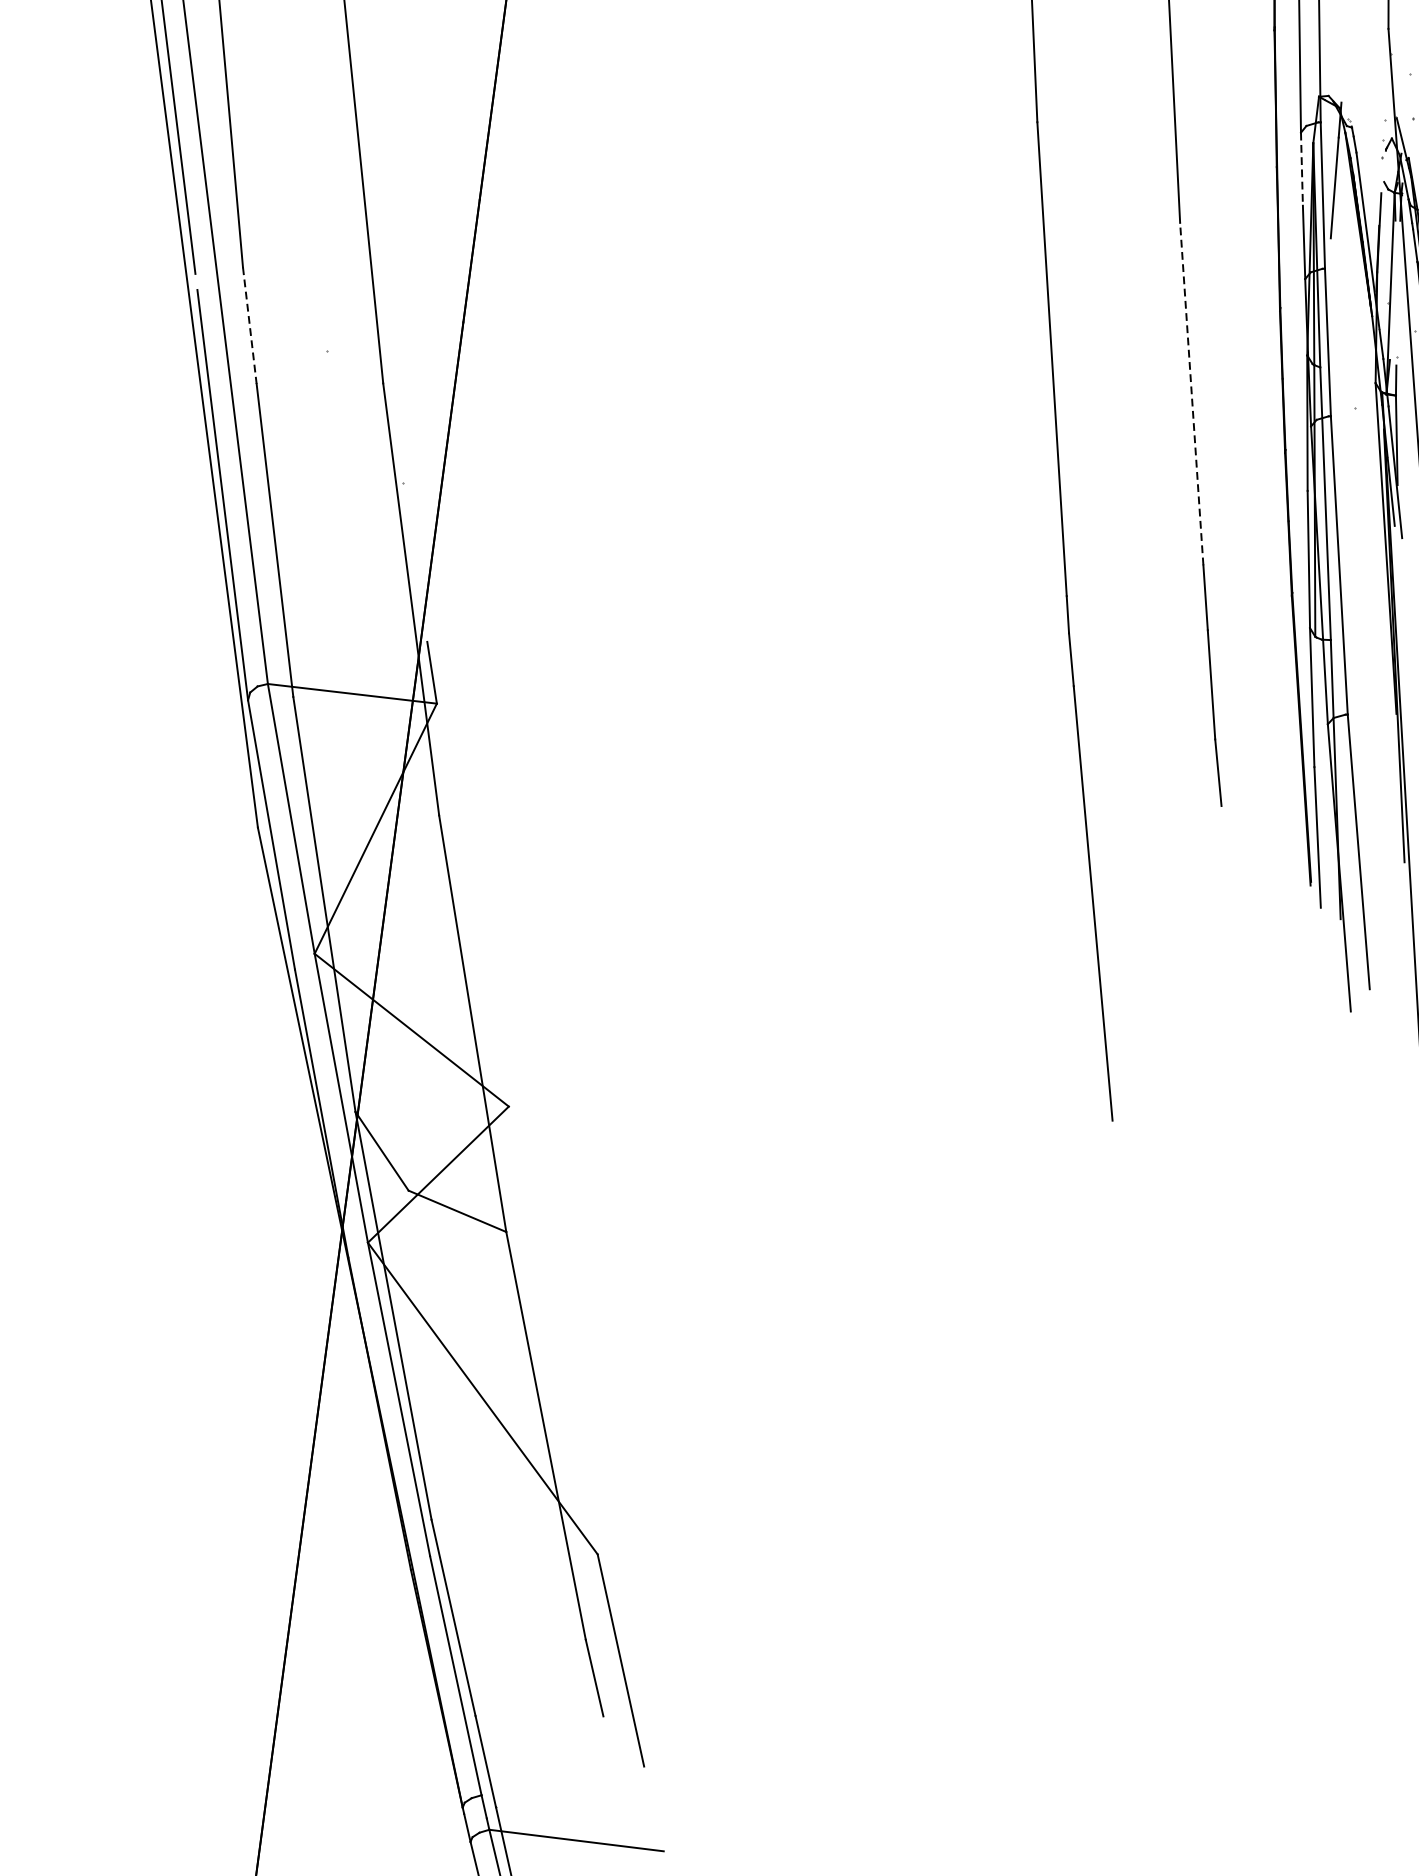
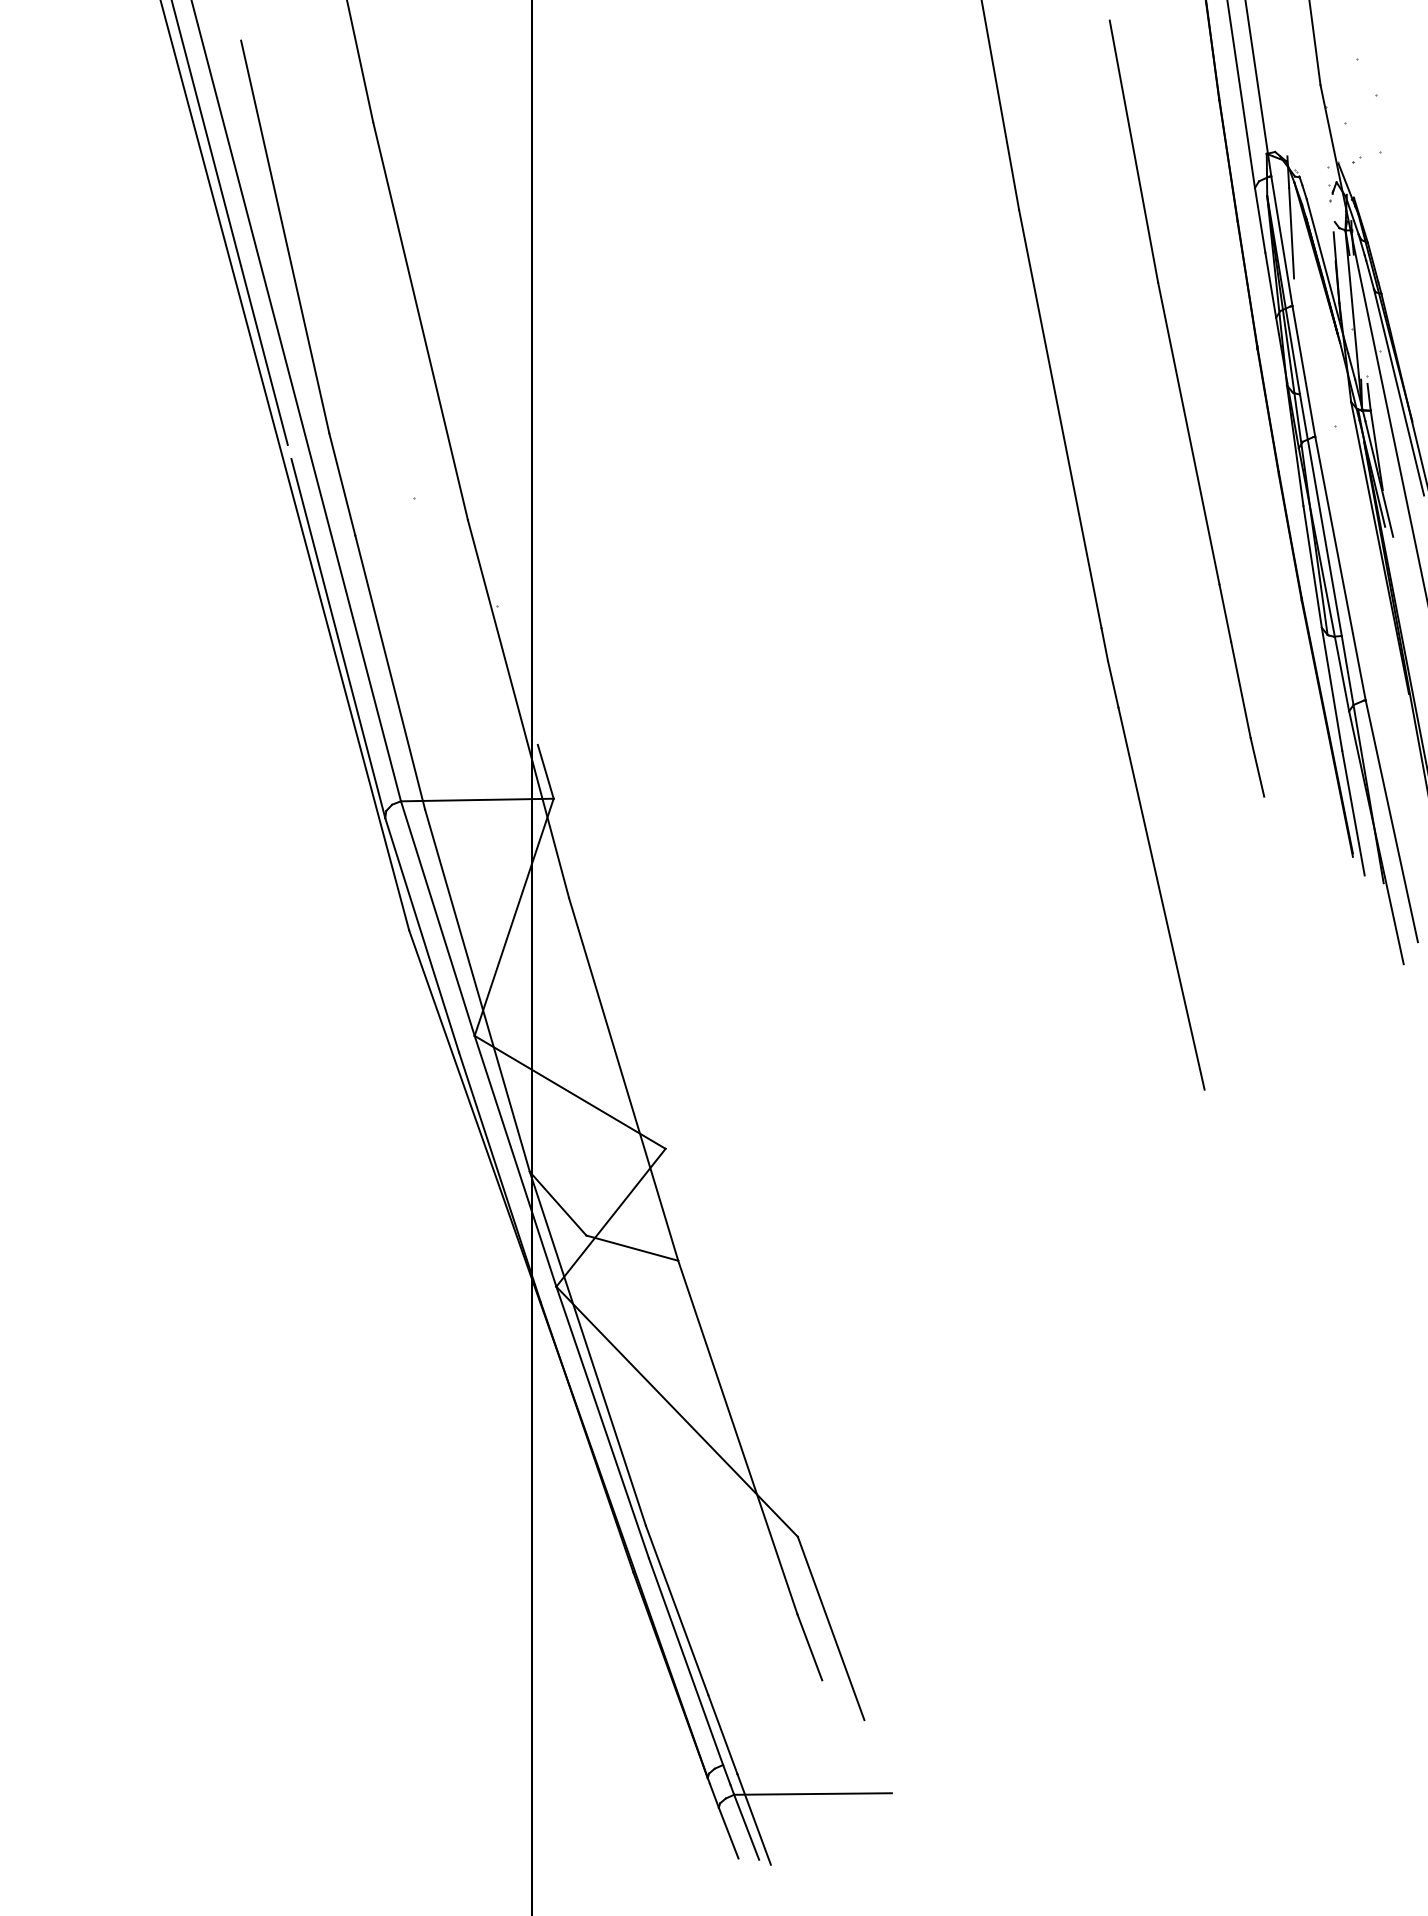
line: (1302, 169) -> (1260, 220), dashed -> solid
line: (250, 325) -> (342, 484), dashed -> solid
line: (1191, 393) -> (1188, 433), dashed -> solid

